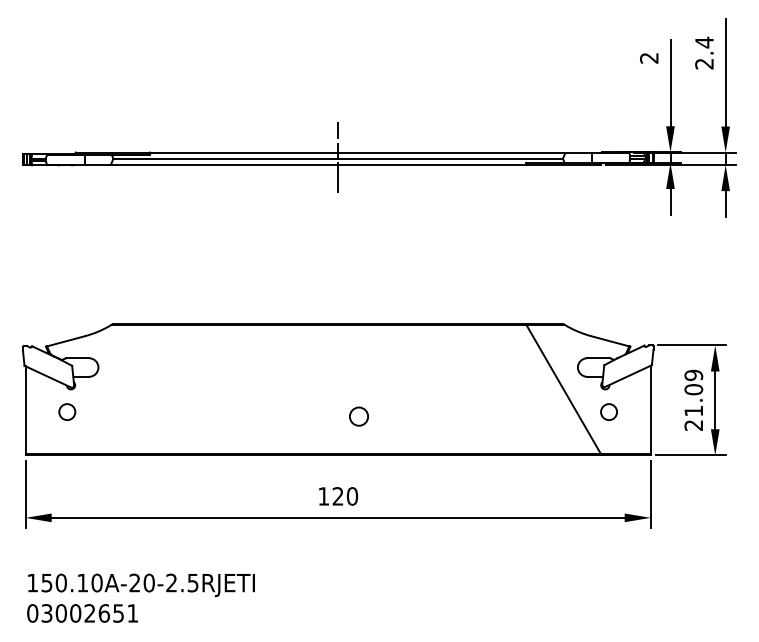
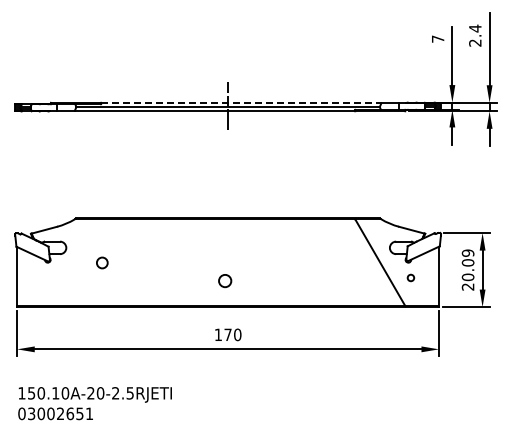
text: (648, 57) -> (437, 38), 2 -> 7
line: (358, 152) -> (241, 102), solid -> dashed
circle: (67, 411) -> (102, 262), moved
circle: (608, 411) -> (410, 277), size x0.6
text: (692, 411) -> (467, 277), 21.09 -> 20.09
circle: (359, 417) -> (225, 281), moved
text: (337, 495) -> (227, 334), 120 -> 170

